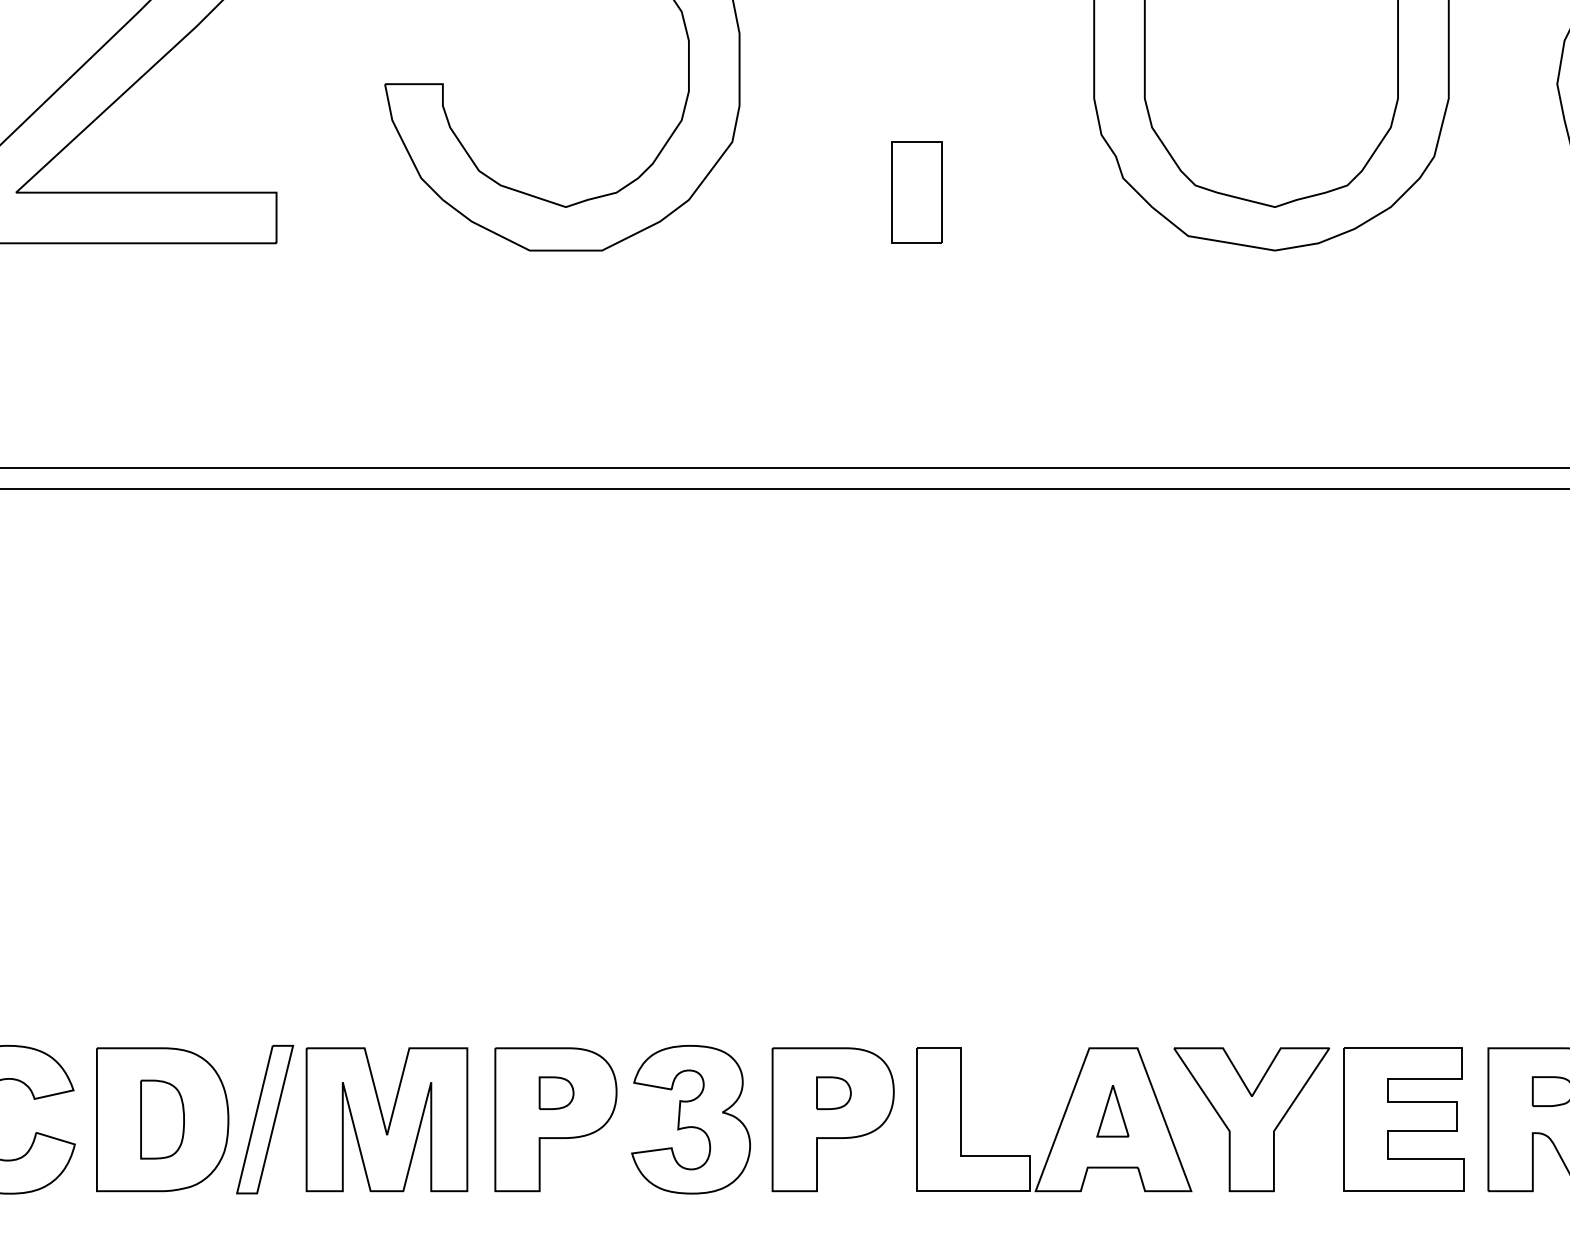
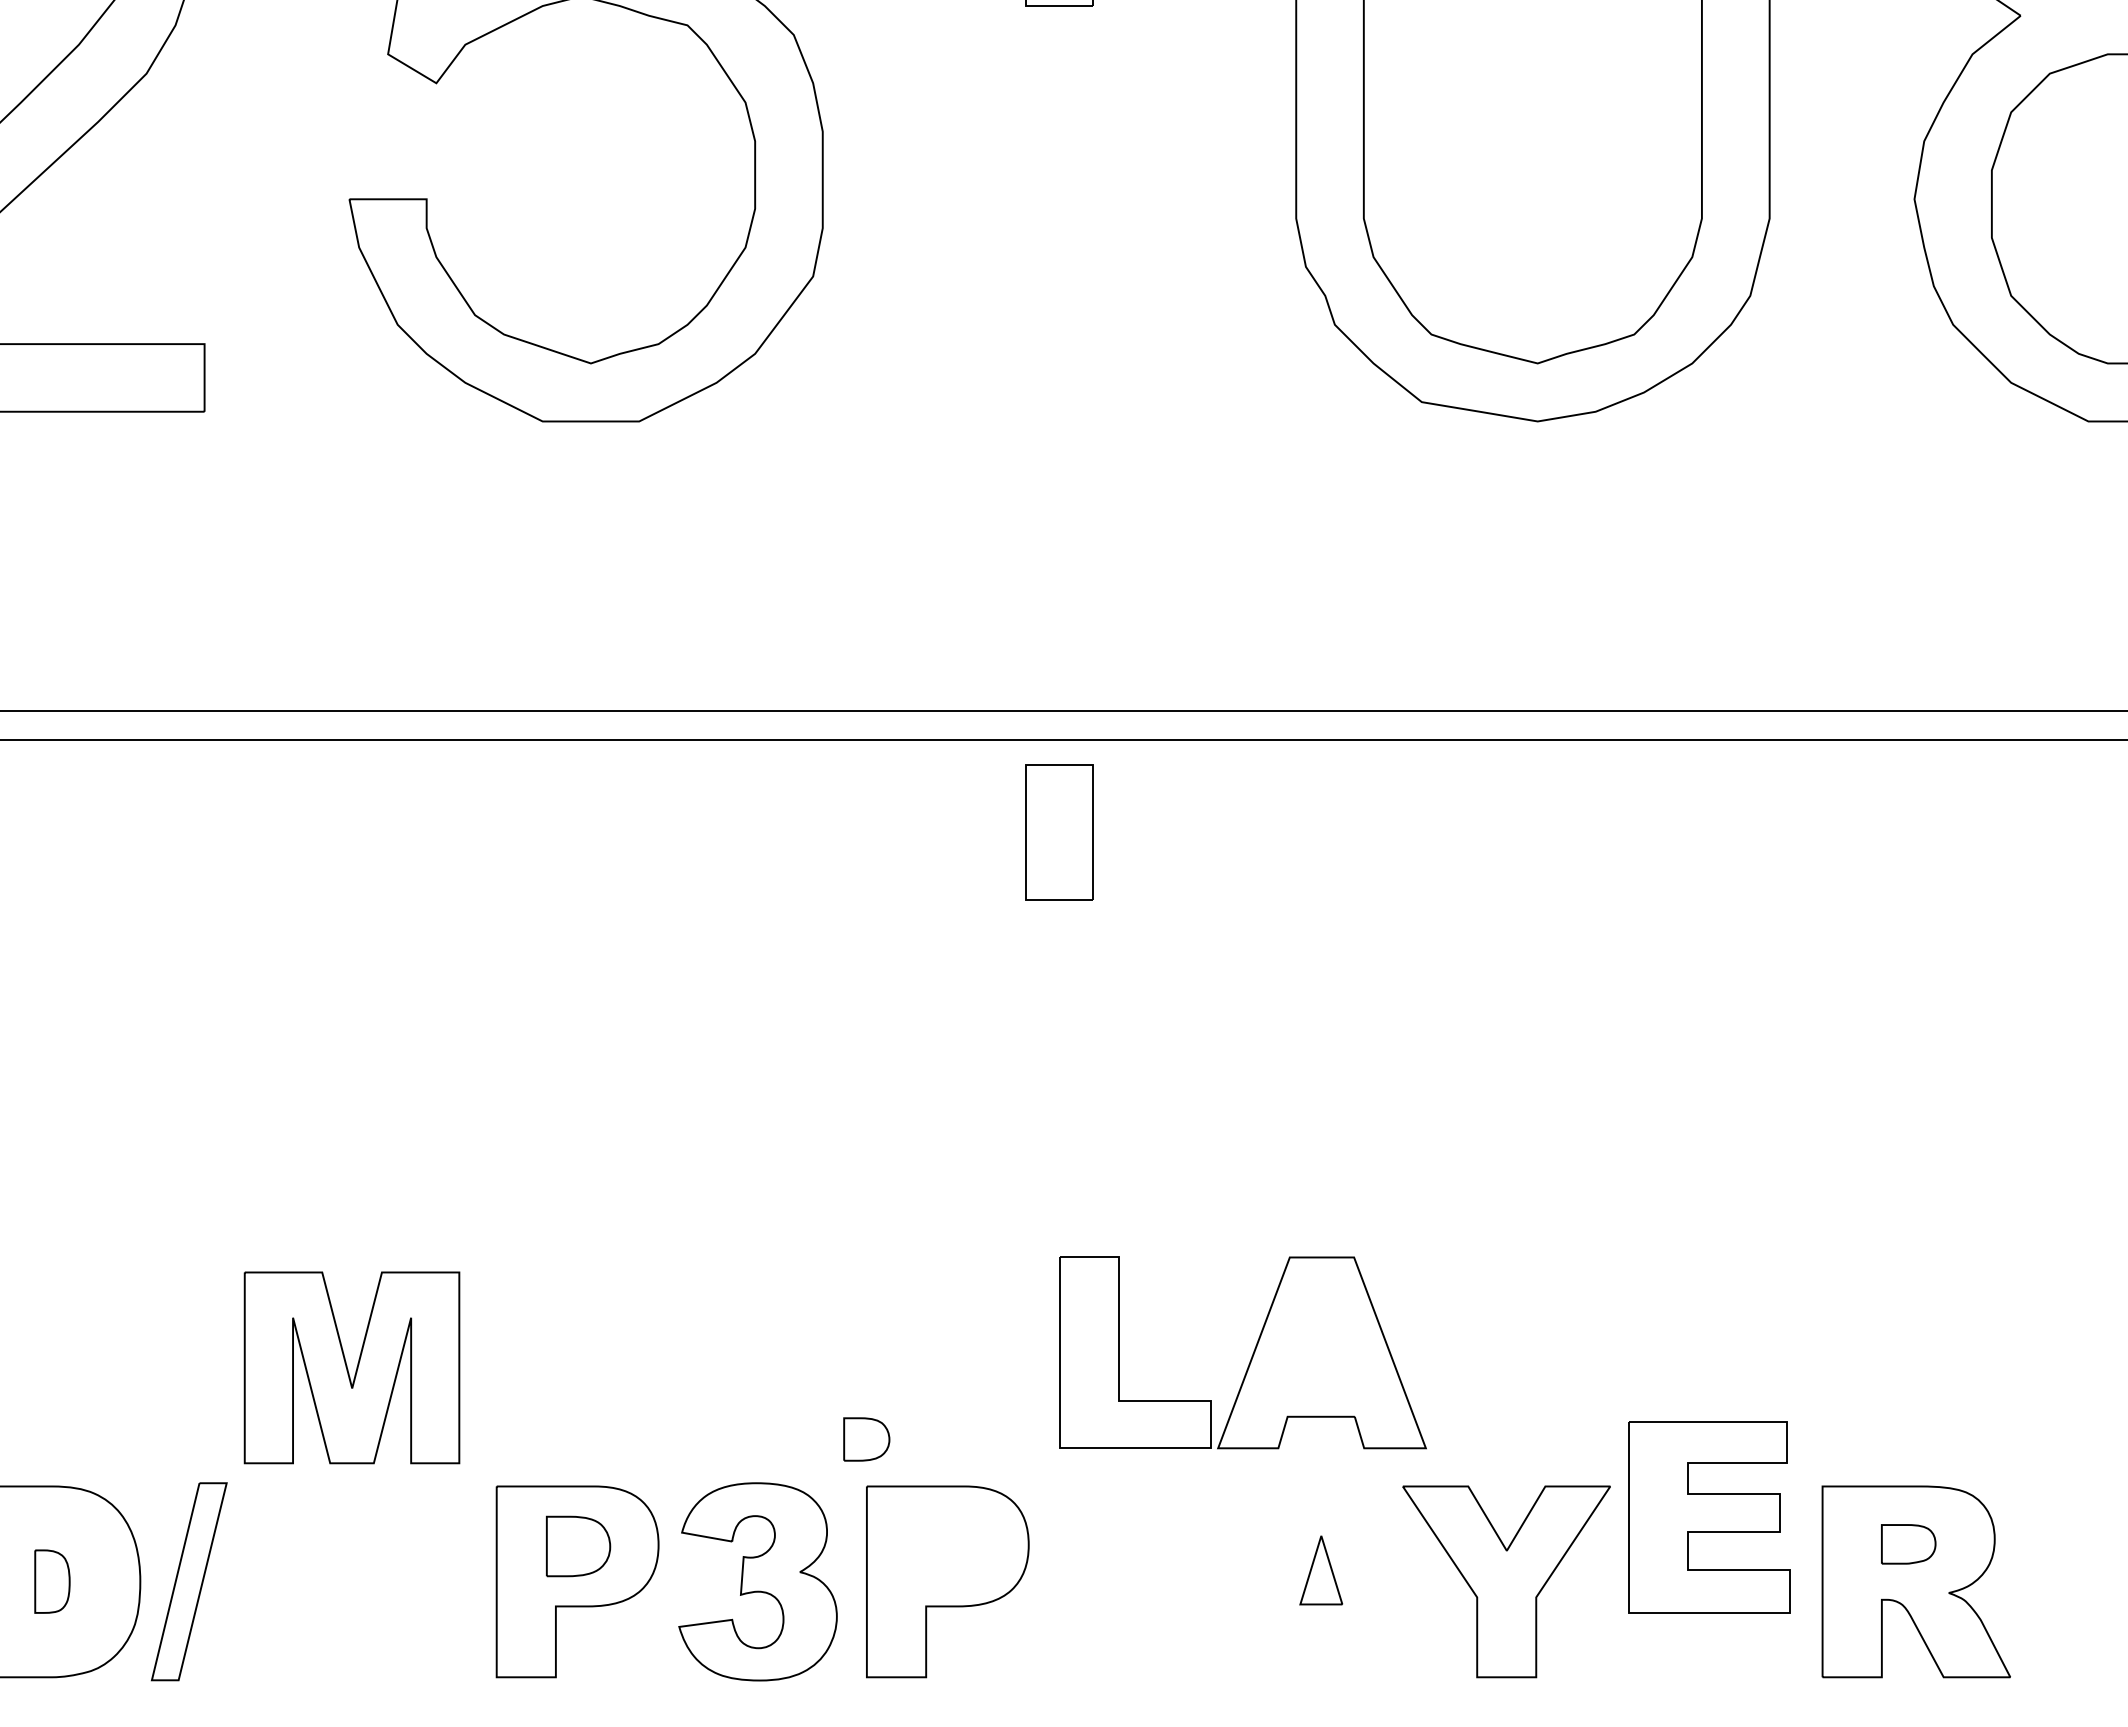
part: (916, 192) -> (1059, 832), moved
part: (556, 1093) -> (578, 1546), size x1.4
part: (833, 1093) -> (866, 1439), moved
part: (162, 1119) -> (52, 1581), size x0.6
part: (386, 1119) -> (351, 1367), moved
part: (1403, 1119) -> (1709, 1517), moved
part: (1060, 1122) -> (1251, 1356), moved

